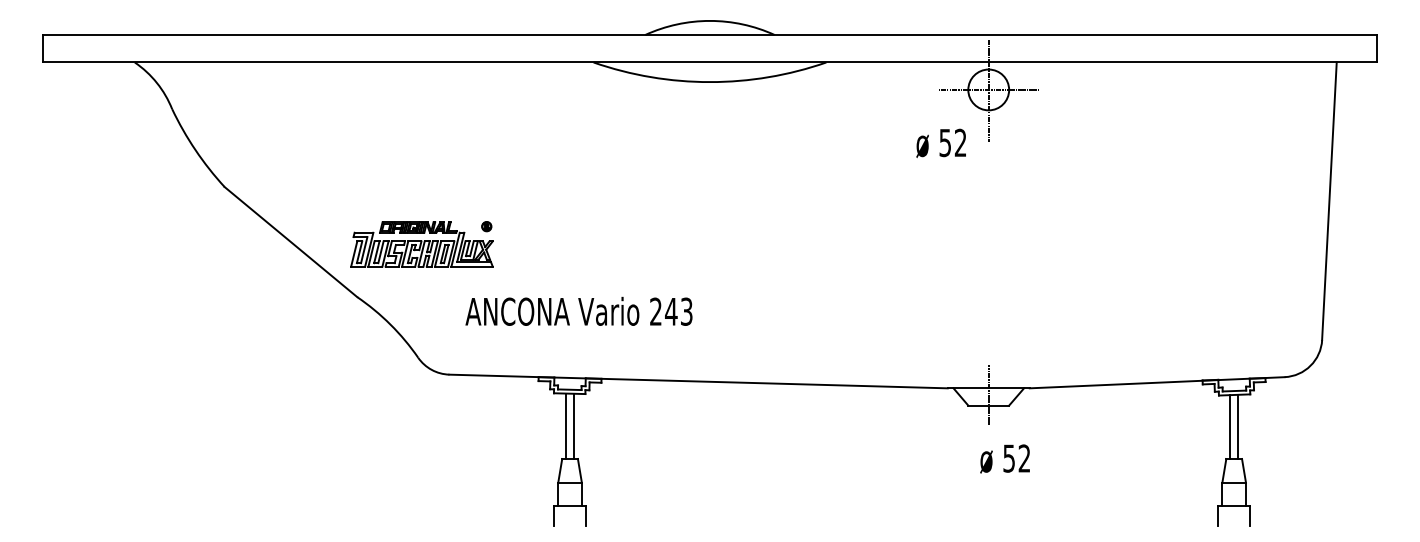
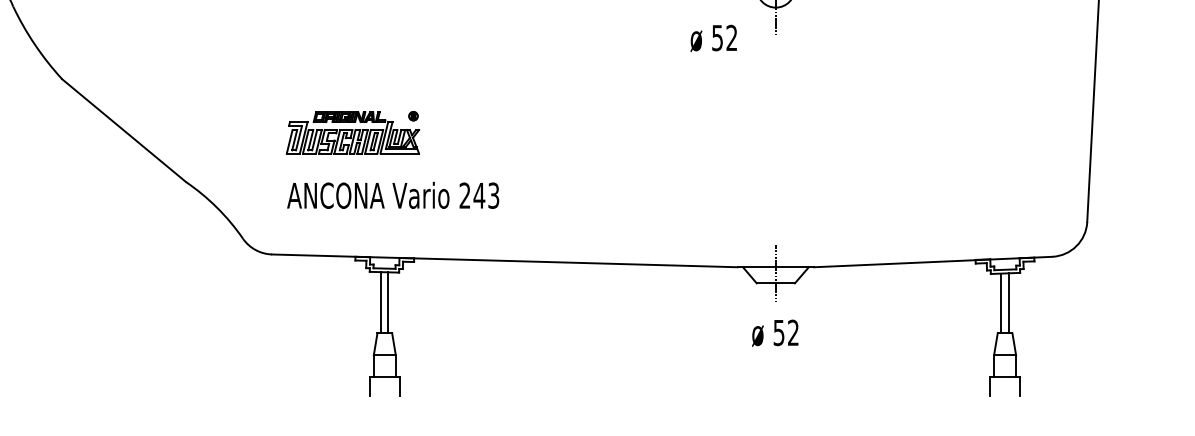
text: (940, 142) -> (713, 37), moved
part: (421, 244) -> (352, 132), moved
text: (1004, 458) -> (774, 332), moved

